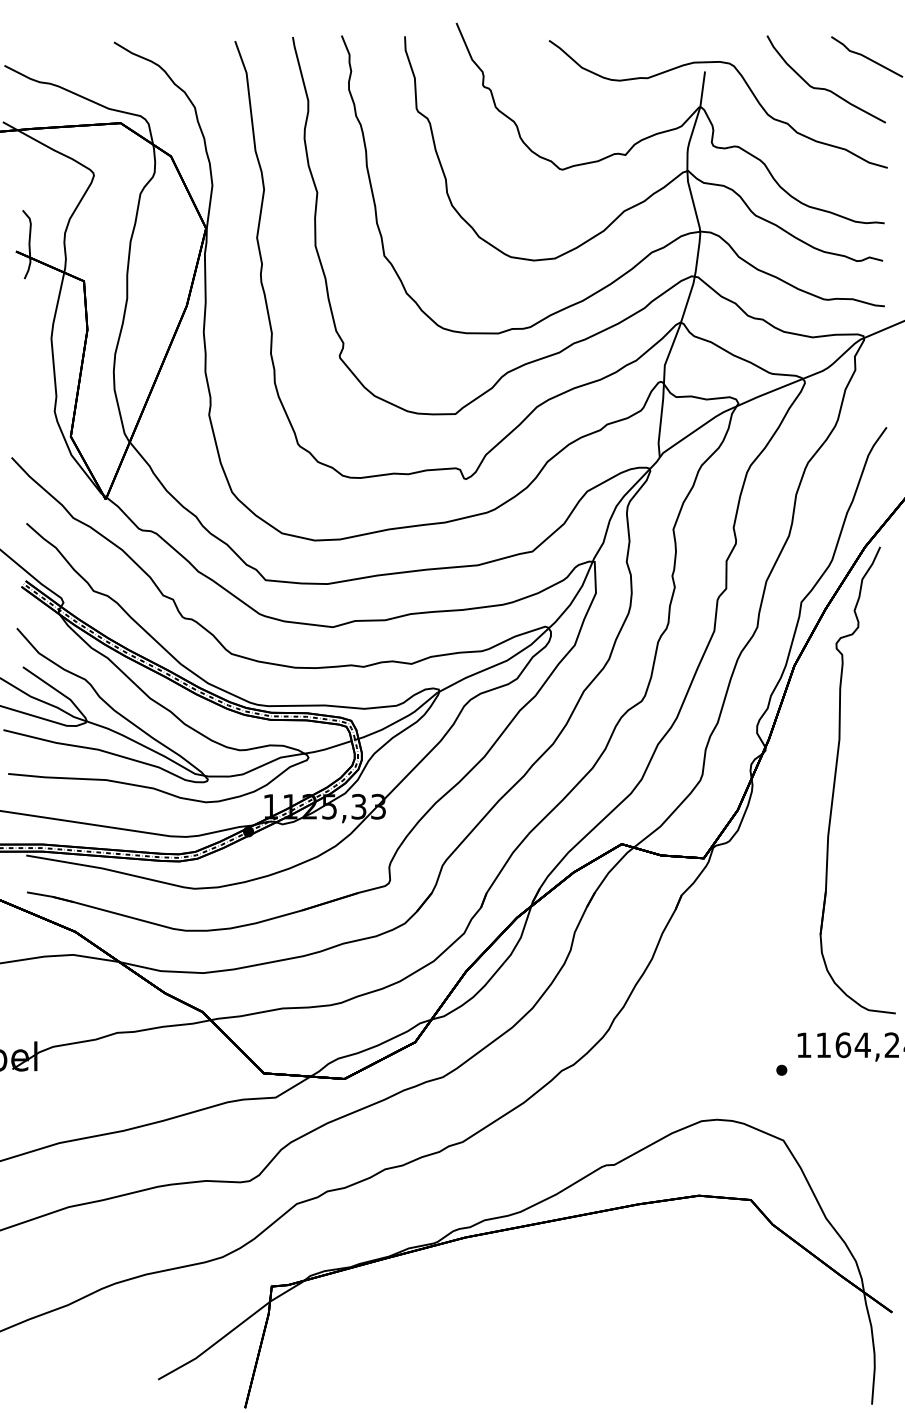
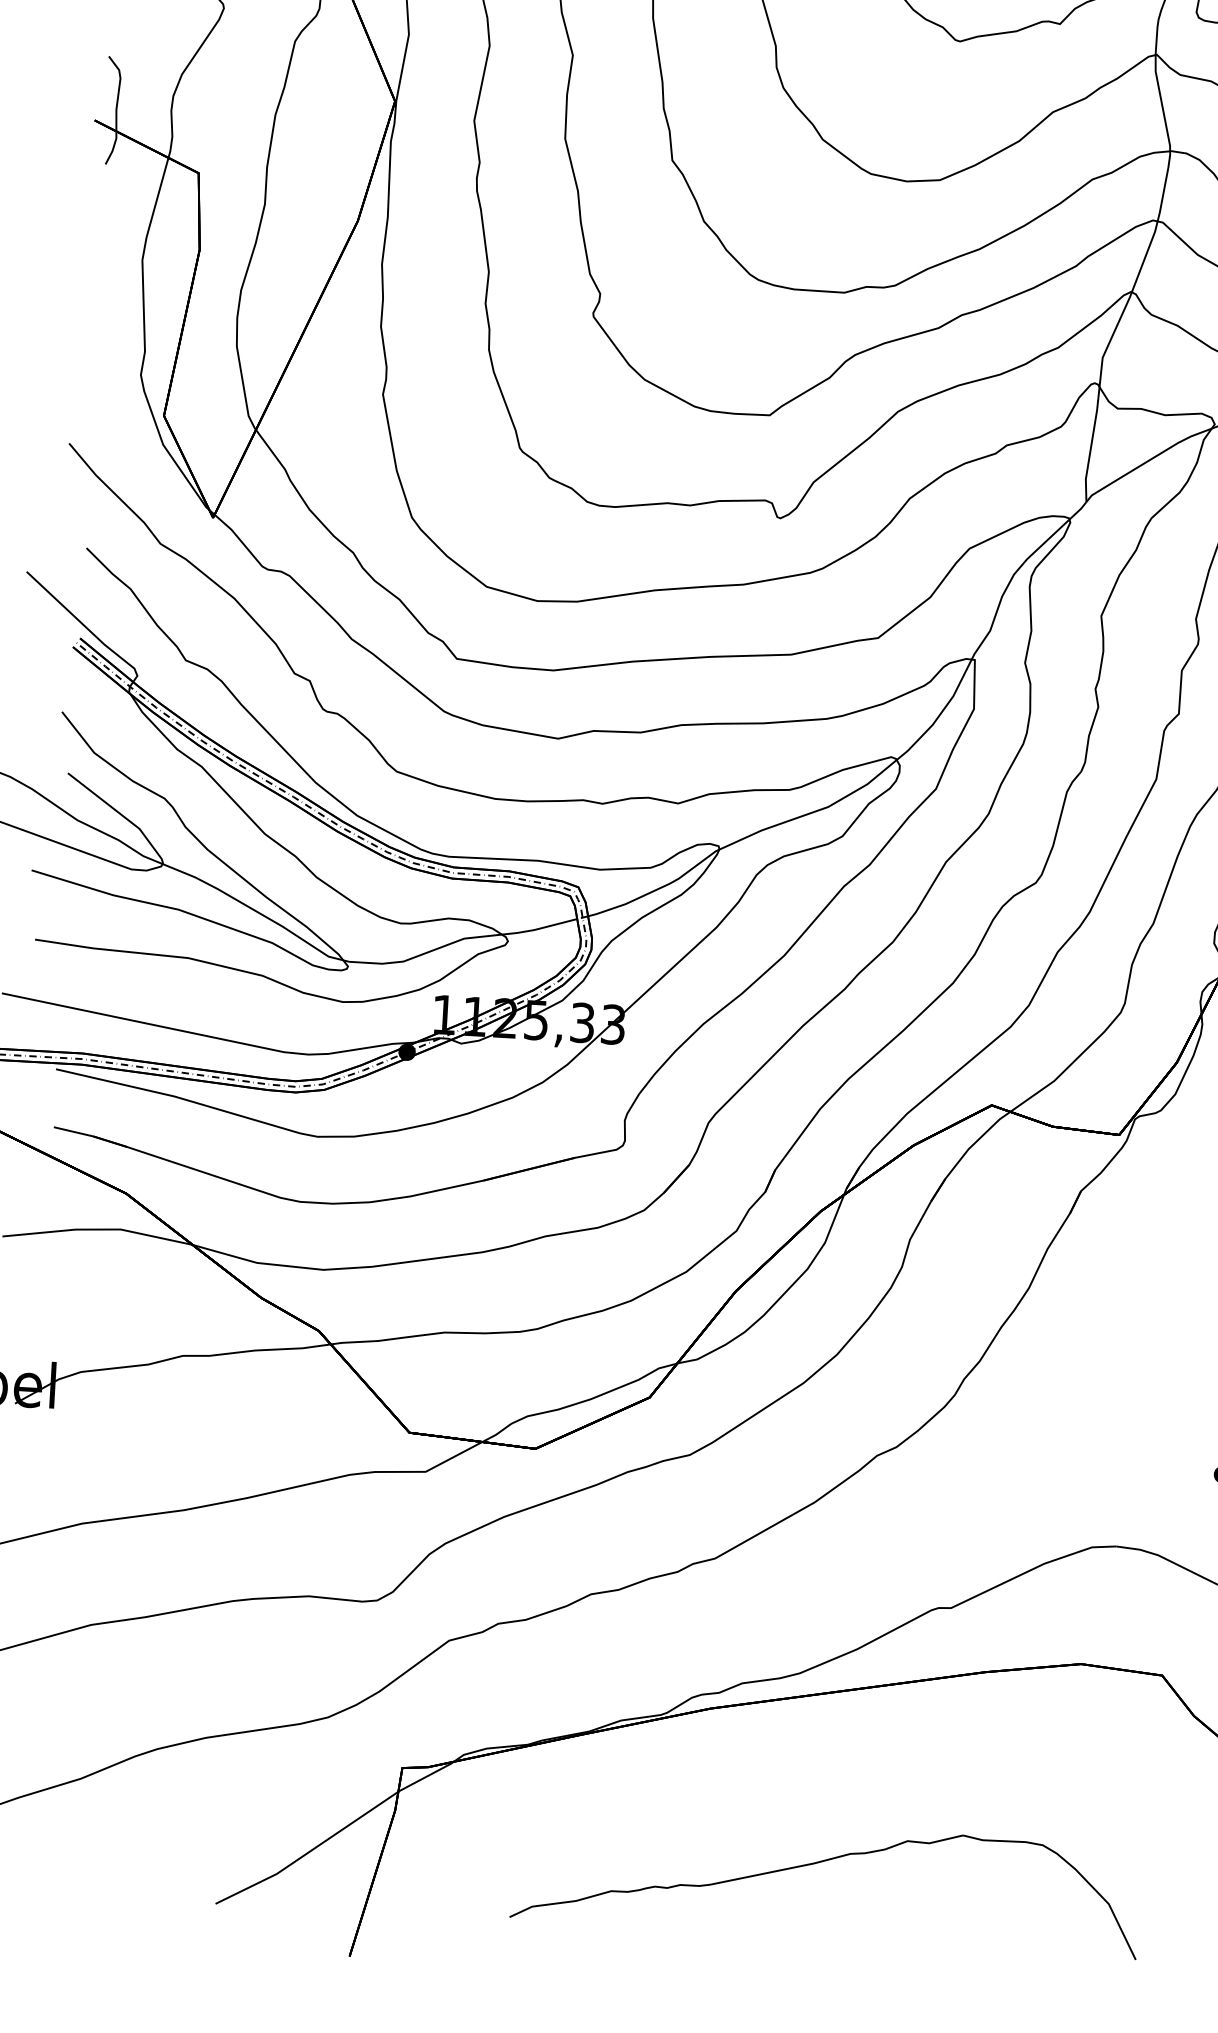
part: (539, 1332) -> (818, 1864), added

